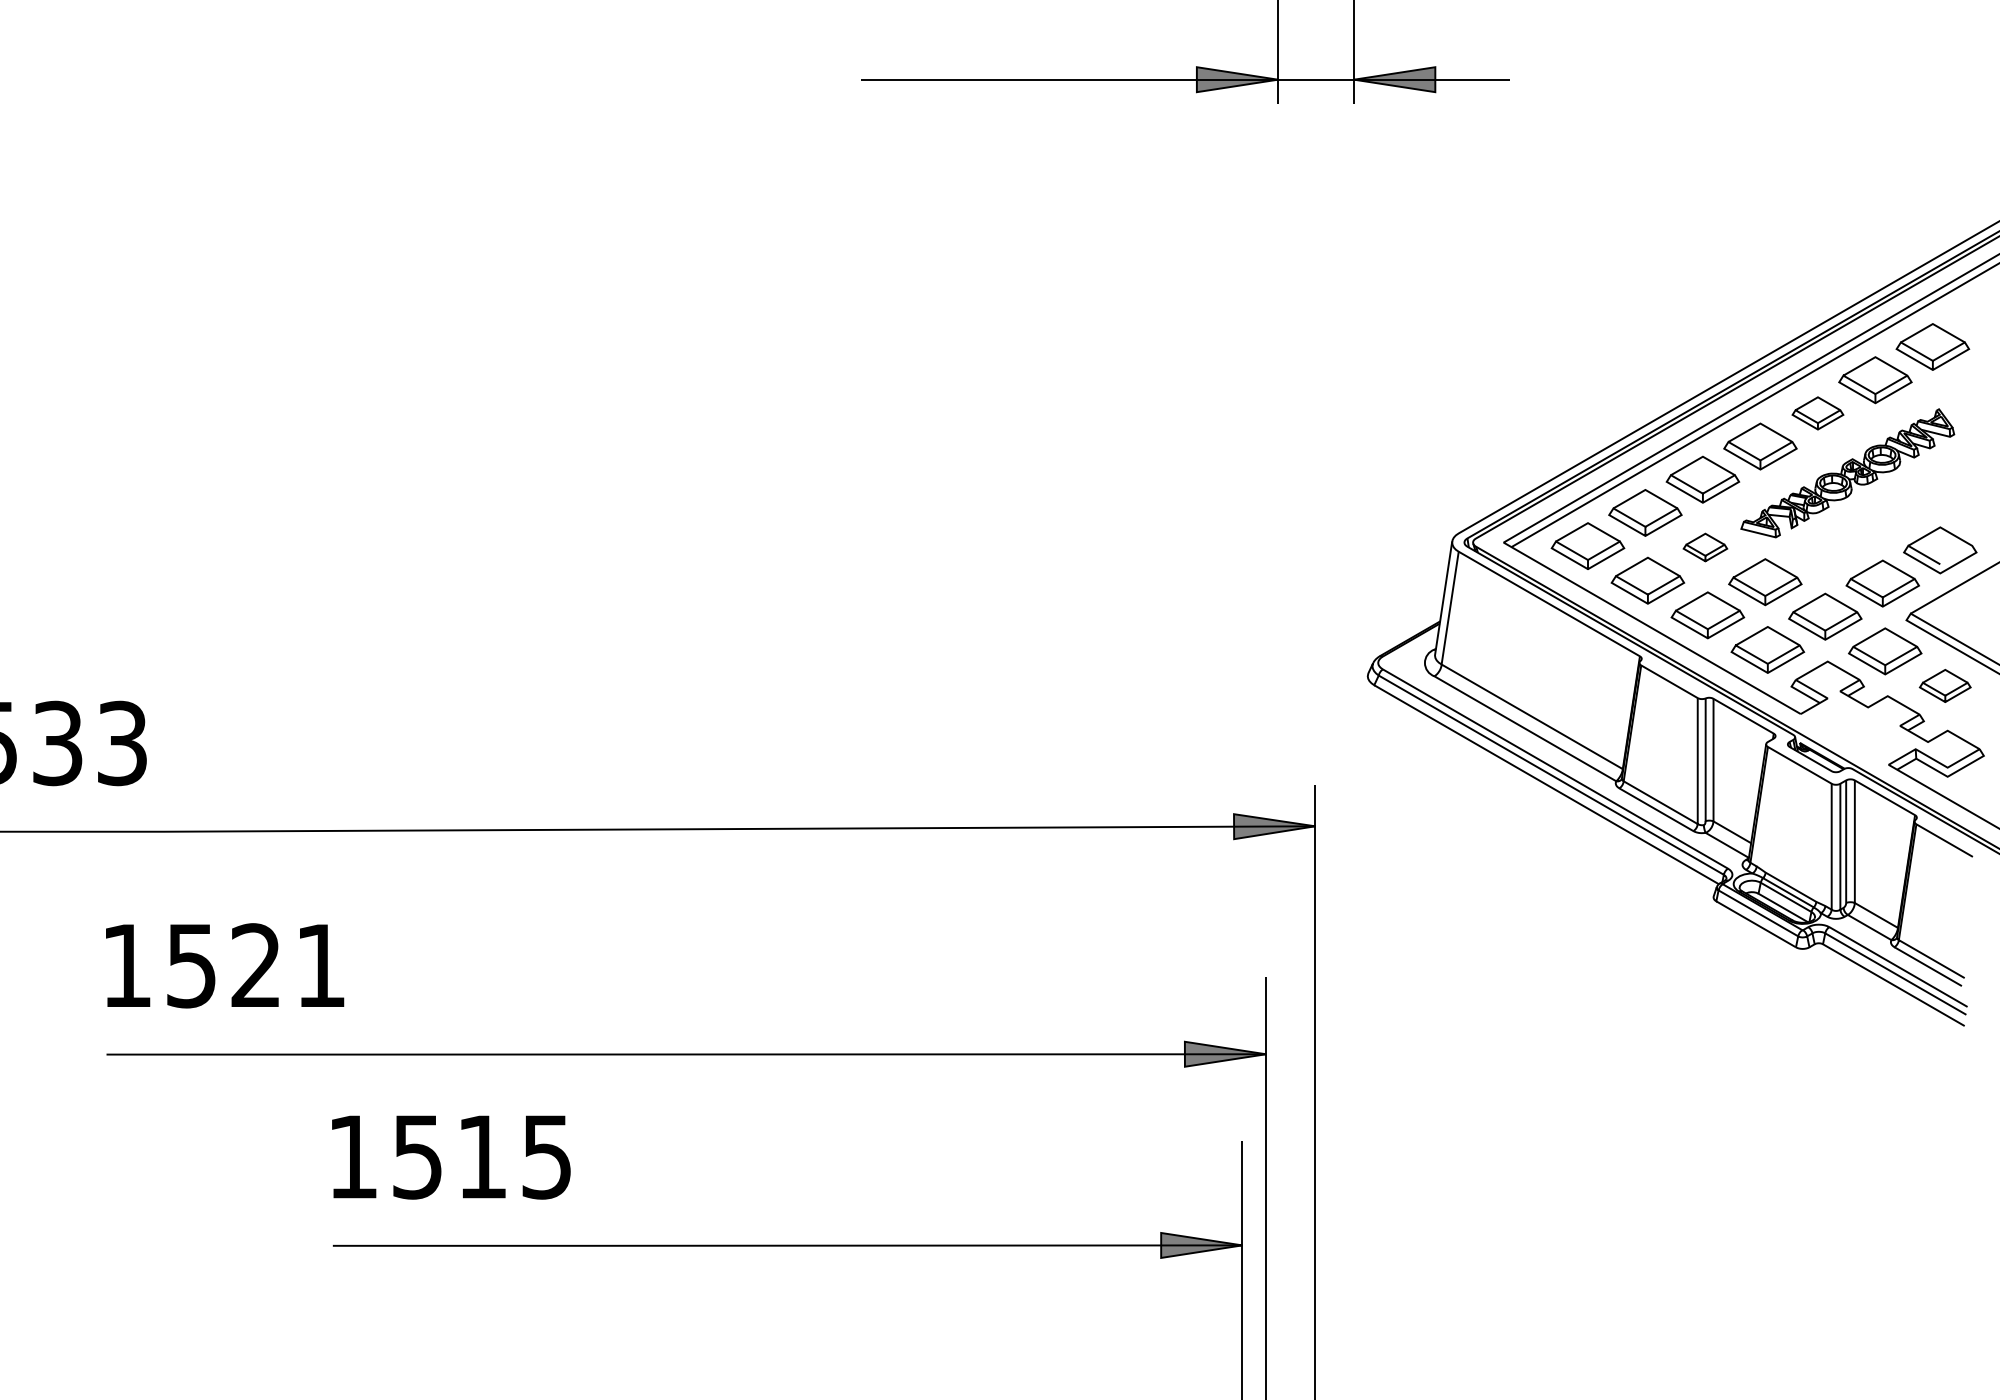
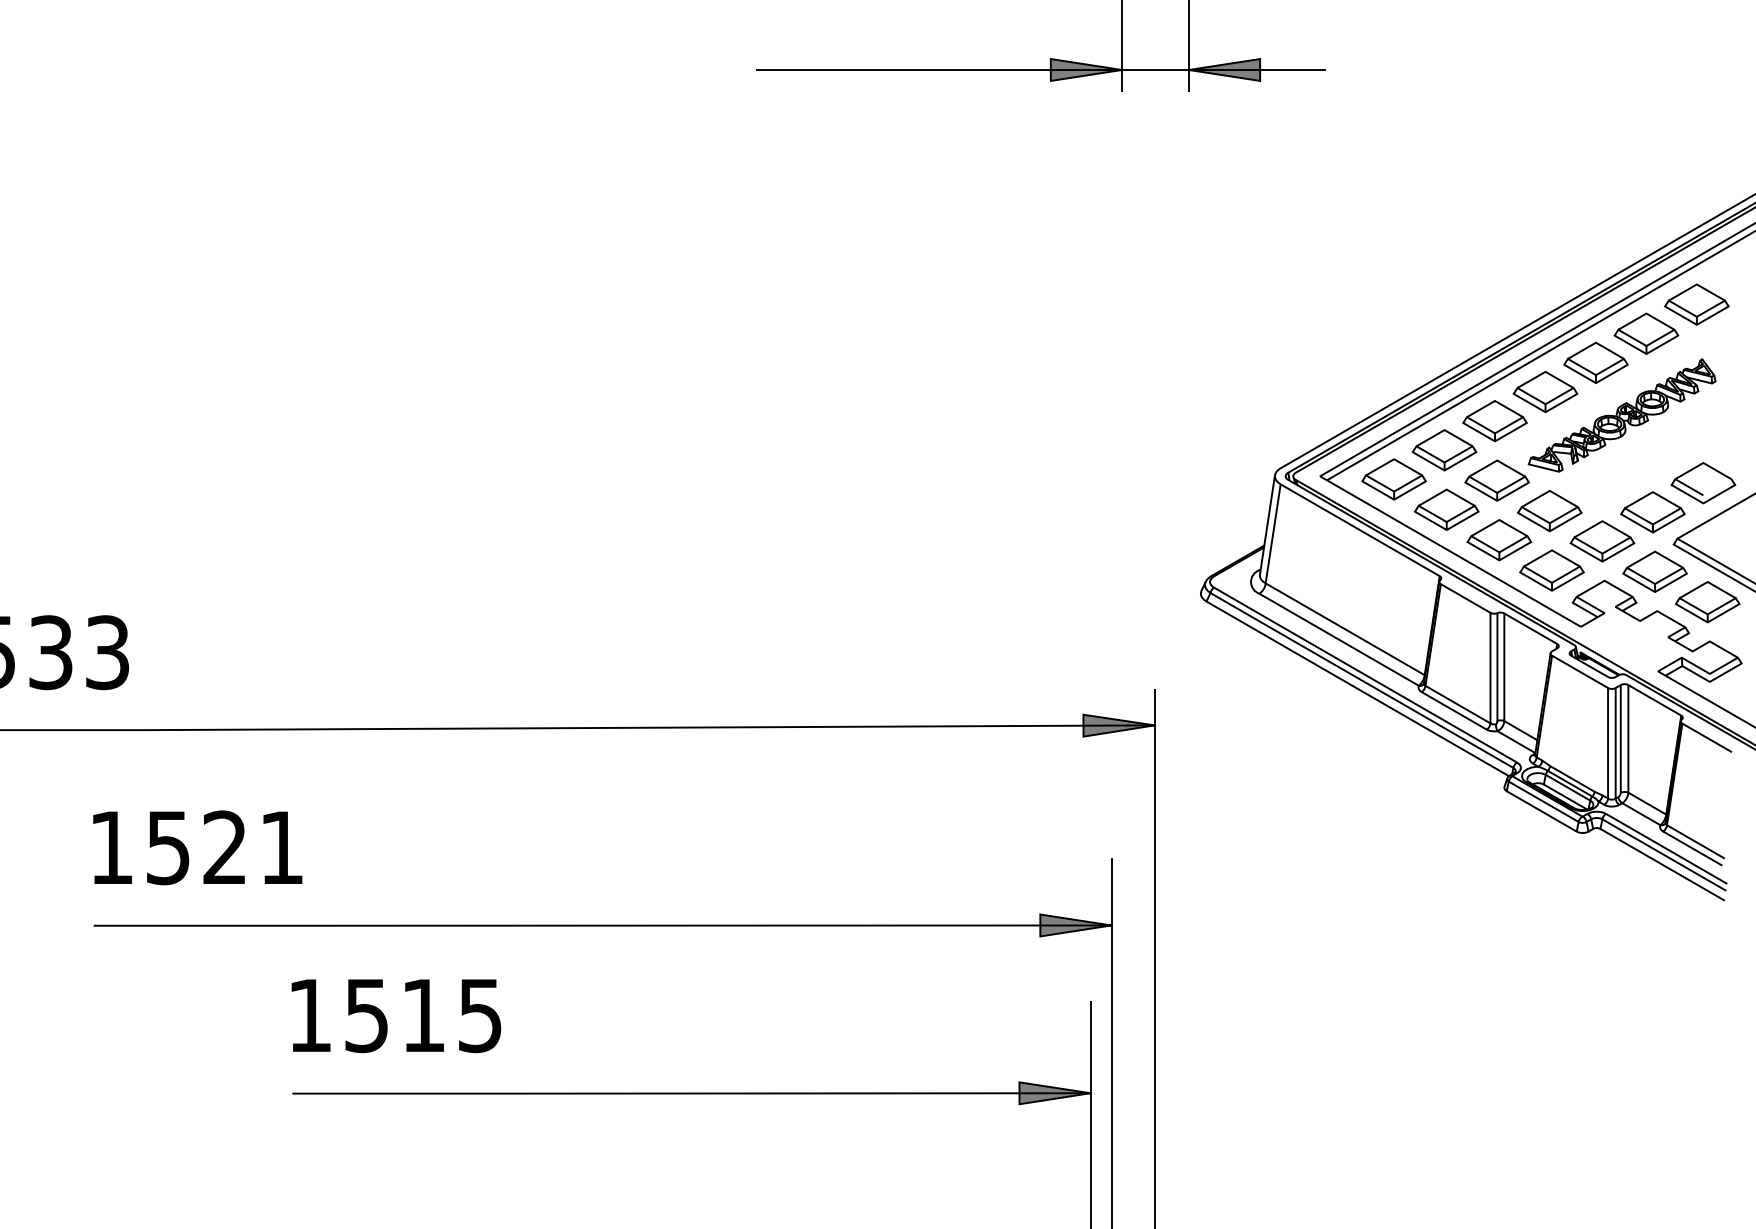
part: (1817, 413) -> (1595, 363), size x1.43
part: (1705, 547) -> (1497, 480), size x1.67
part: (1945, 685) -> (1707, 601), size x1.43

